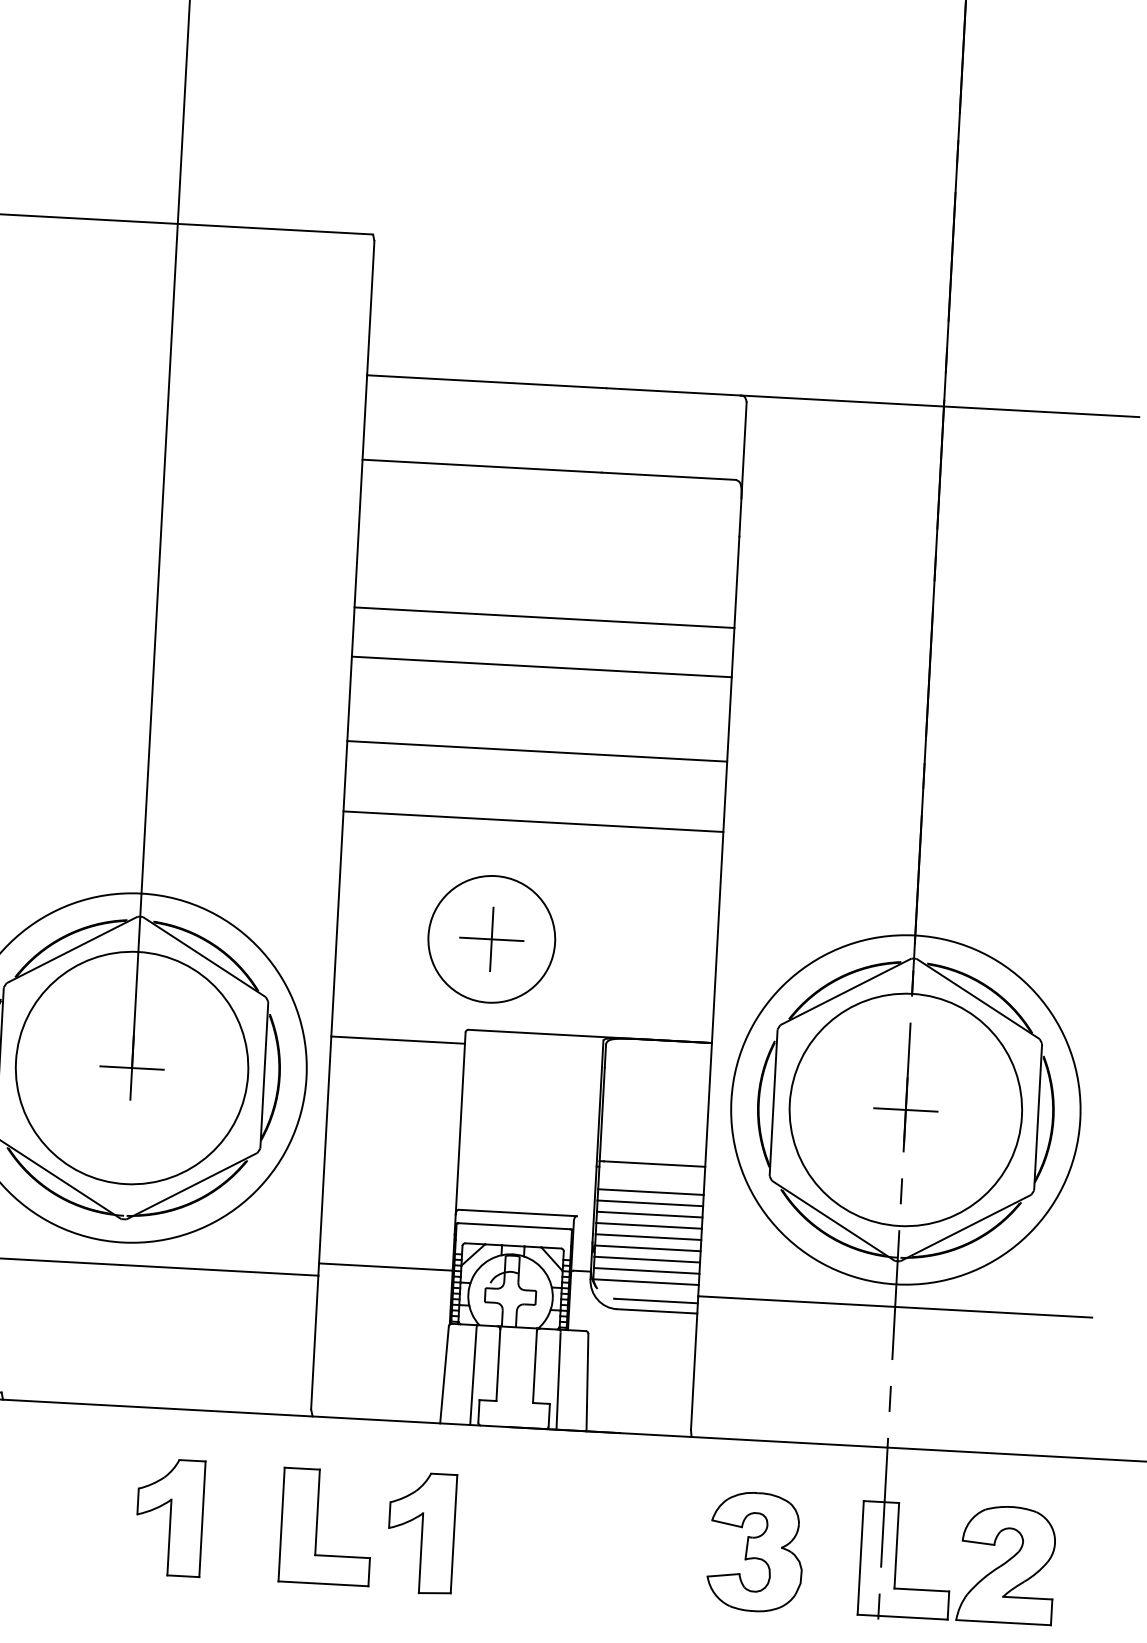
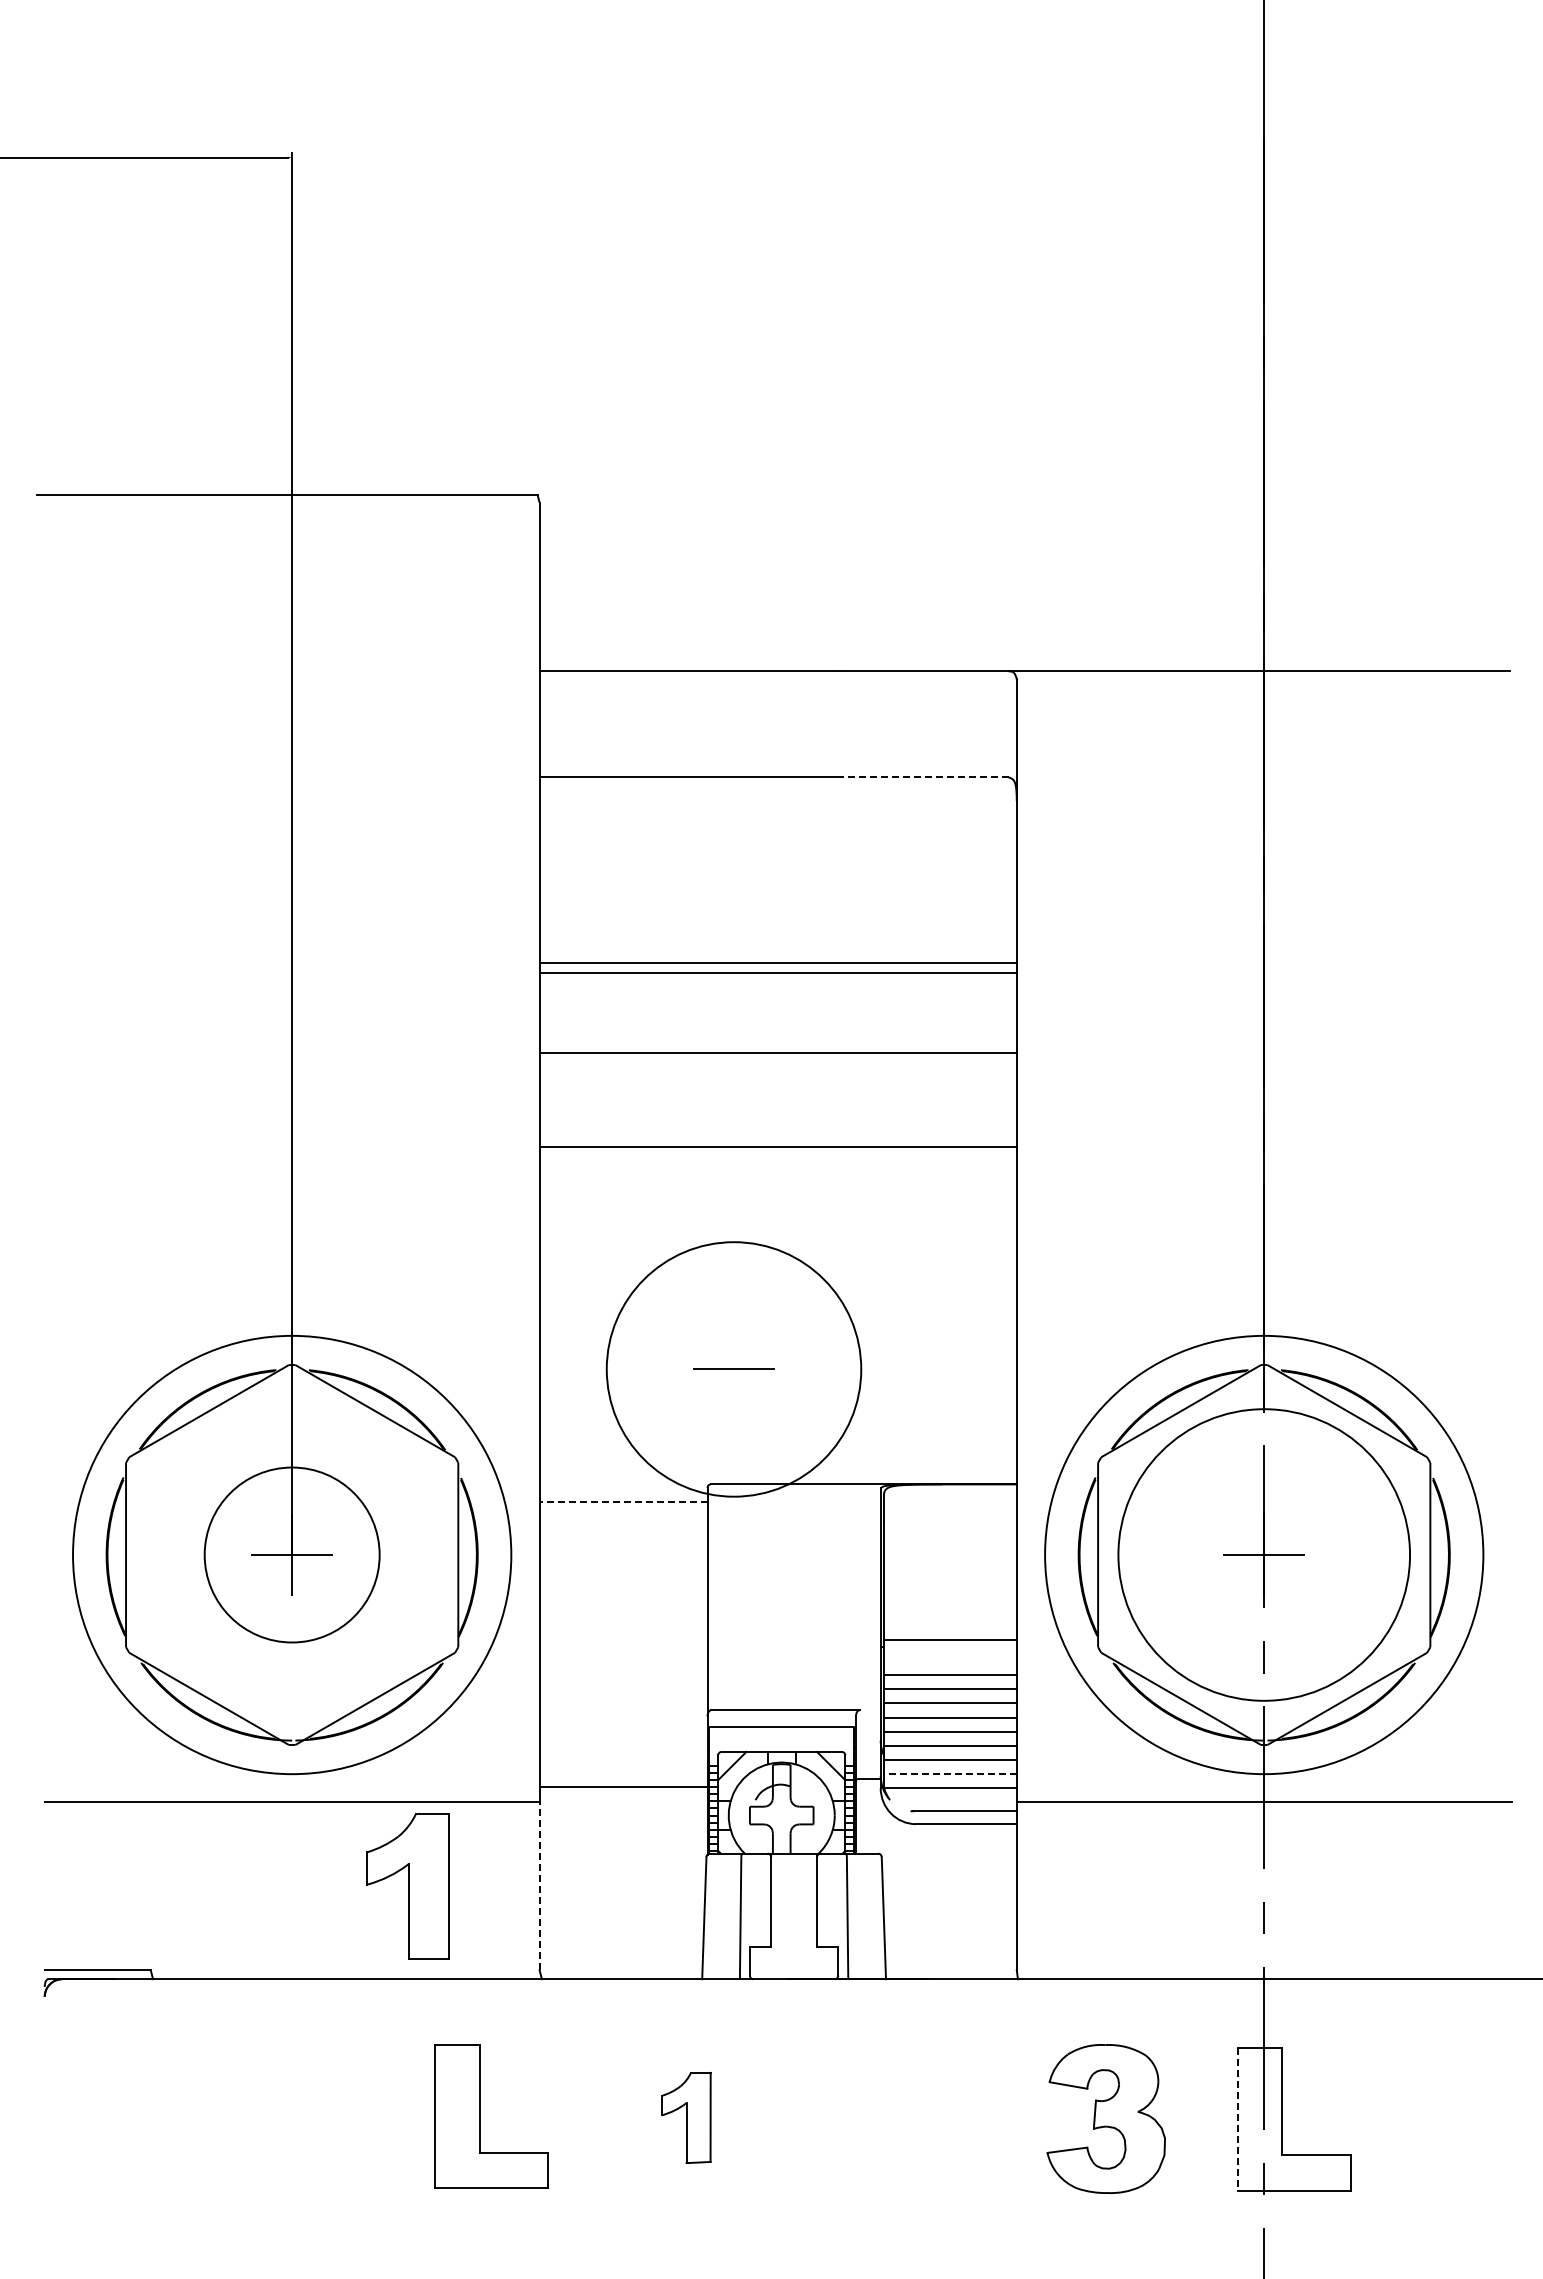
line: (668, 476) -> (923, 777), solid -> dashed
line: (541, 666) -> (777, 972), moved
line: (536, 751) -> (777, 1052), moved
line: (532, 821) -> (777, 1147), moved
circle: (491, 938) -> (733, 1368), size x1.6
line: (492, 939) -> (734, 1369), removed
line: (398, 1040) -> (623, 1502), solid -> dashed
circle: (131, 1067) -> (291, 1554), size x0.6
line: (646, 1271) -> (950, 1774), solid -> dashed
line: (314, 1342) -> (539, 1886), solid -> dashed
part: (169, 1517) -> (407, 1886), moved
part: (317, 1526) -> (480, 2116), moved
part: (420, 1532) -> (685, 2117), size x0.6
line: (861, 1558) -> (1238, 2119), solid -> dashed
part: (1006, 1564) -> (1421, 2117), removed

